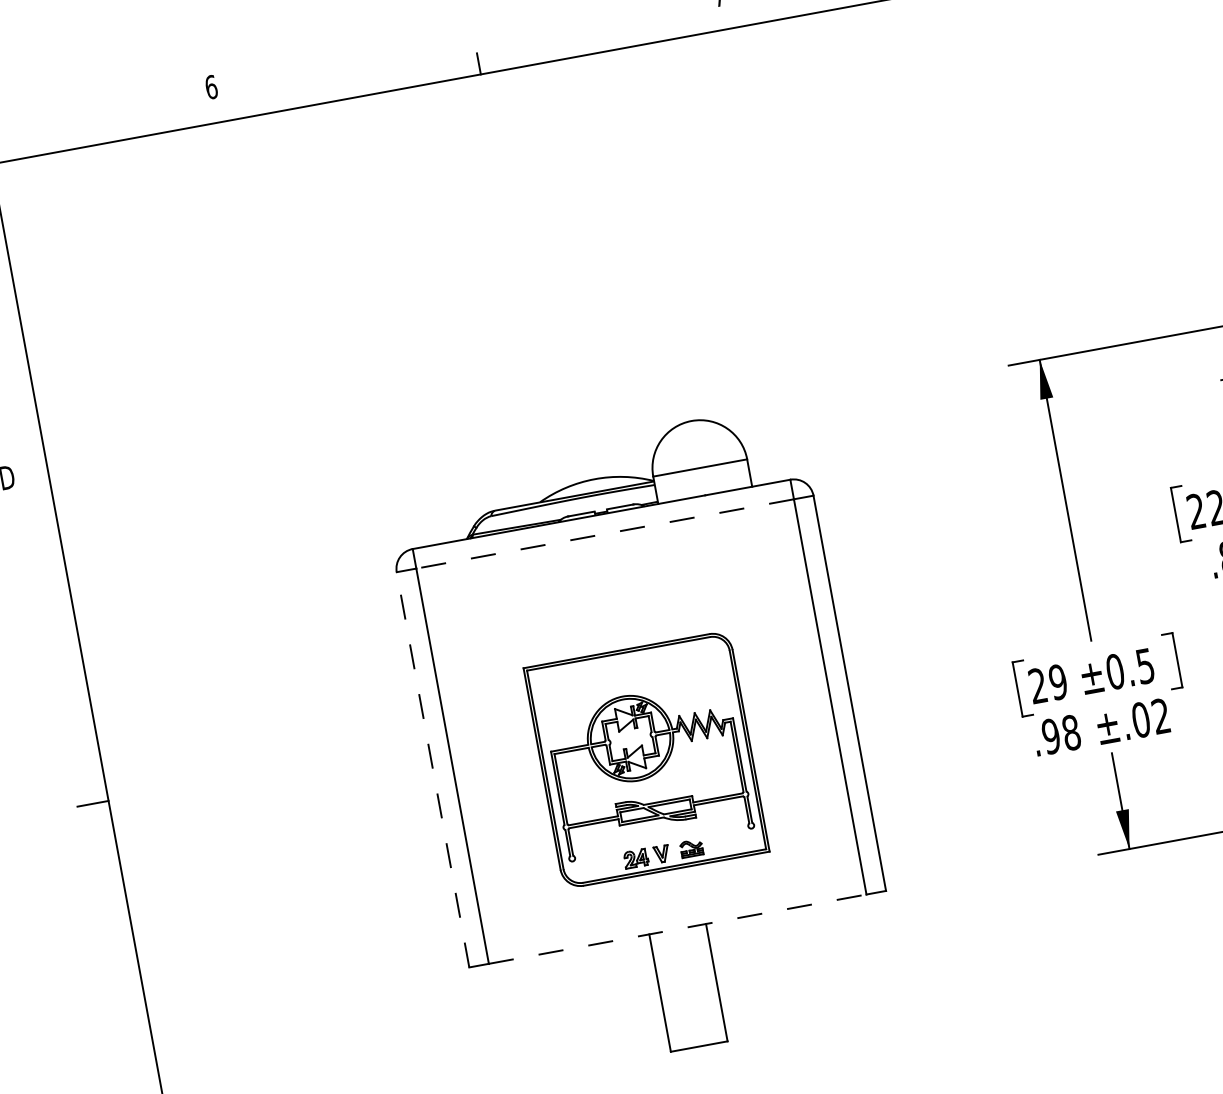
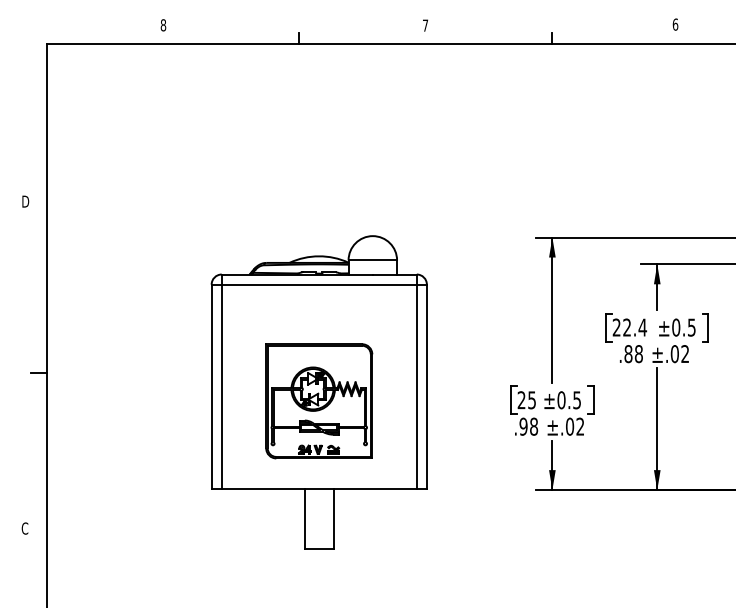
text: (211, 87) -> (163, 25), 6 -> 8
line: (605, 533) -> (319, 284), dashed -> solid
text: (1059, 682) -> (532, 400), 29 -> 25
line: (432, 769) -> (211, 386), dashed -> solid
line: (678, 928) -> (319, 488), dashed -> solid

